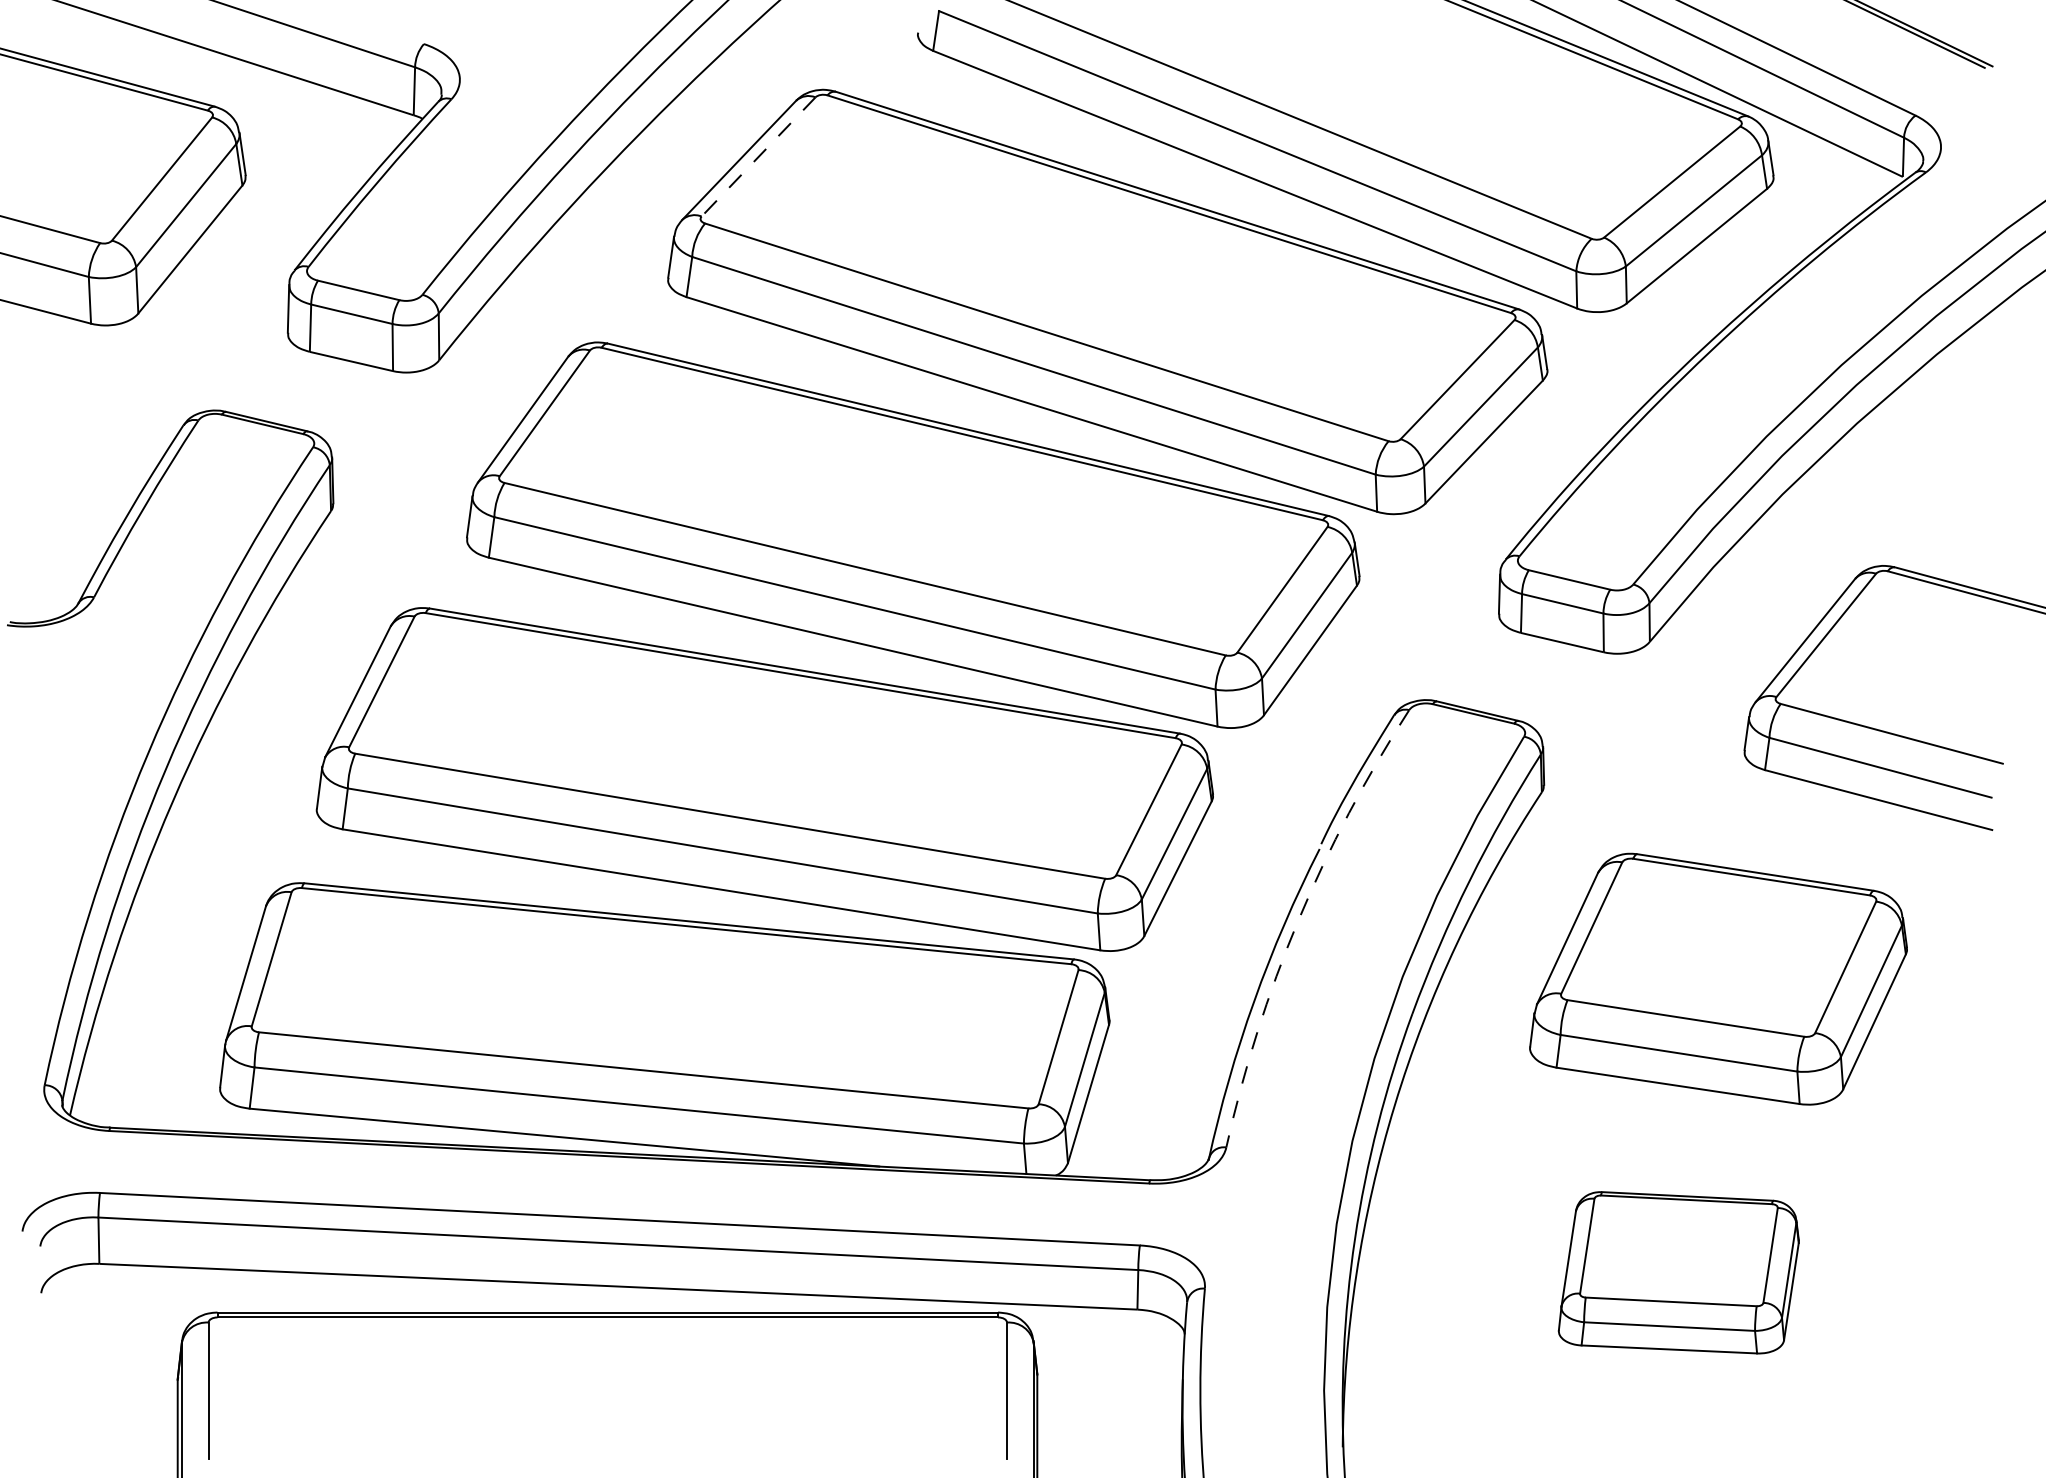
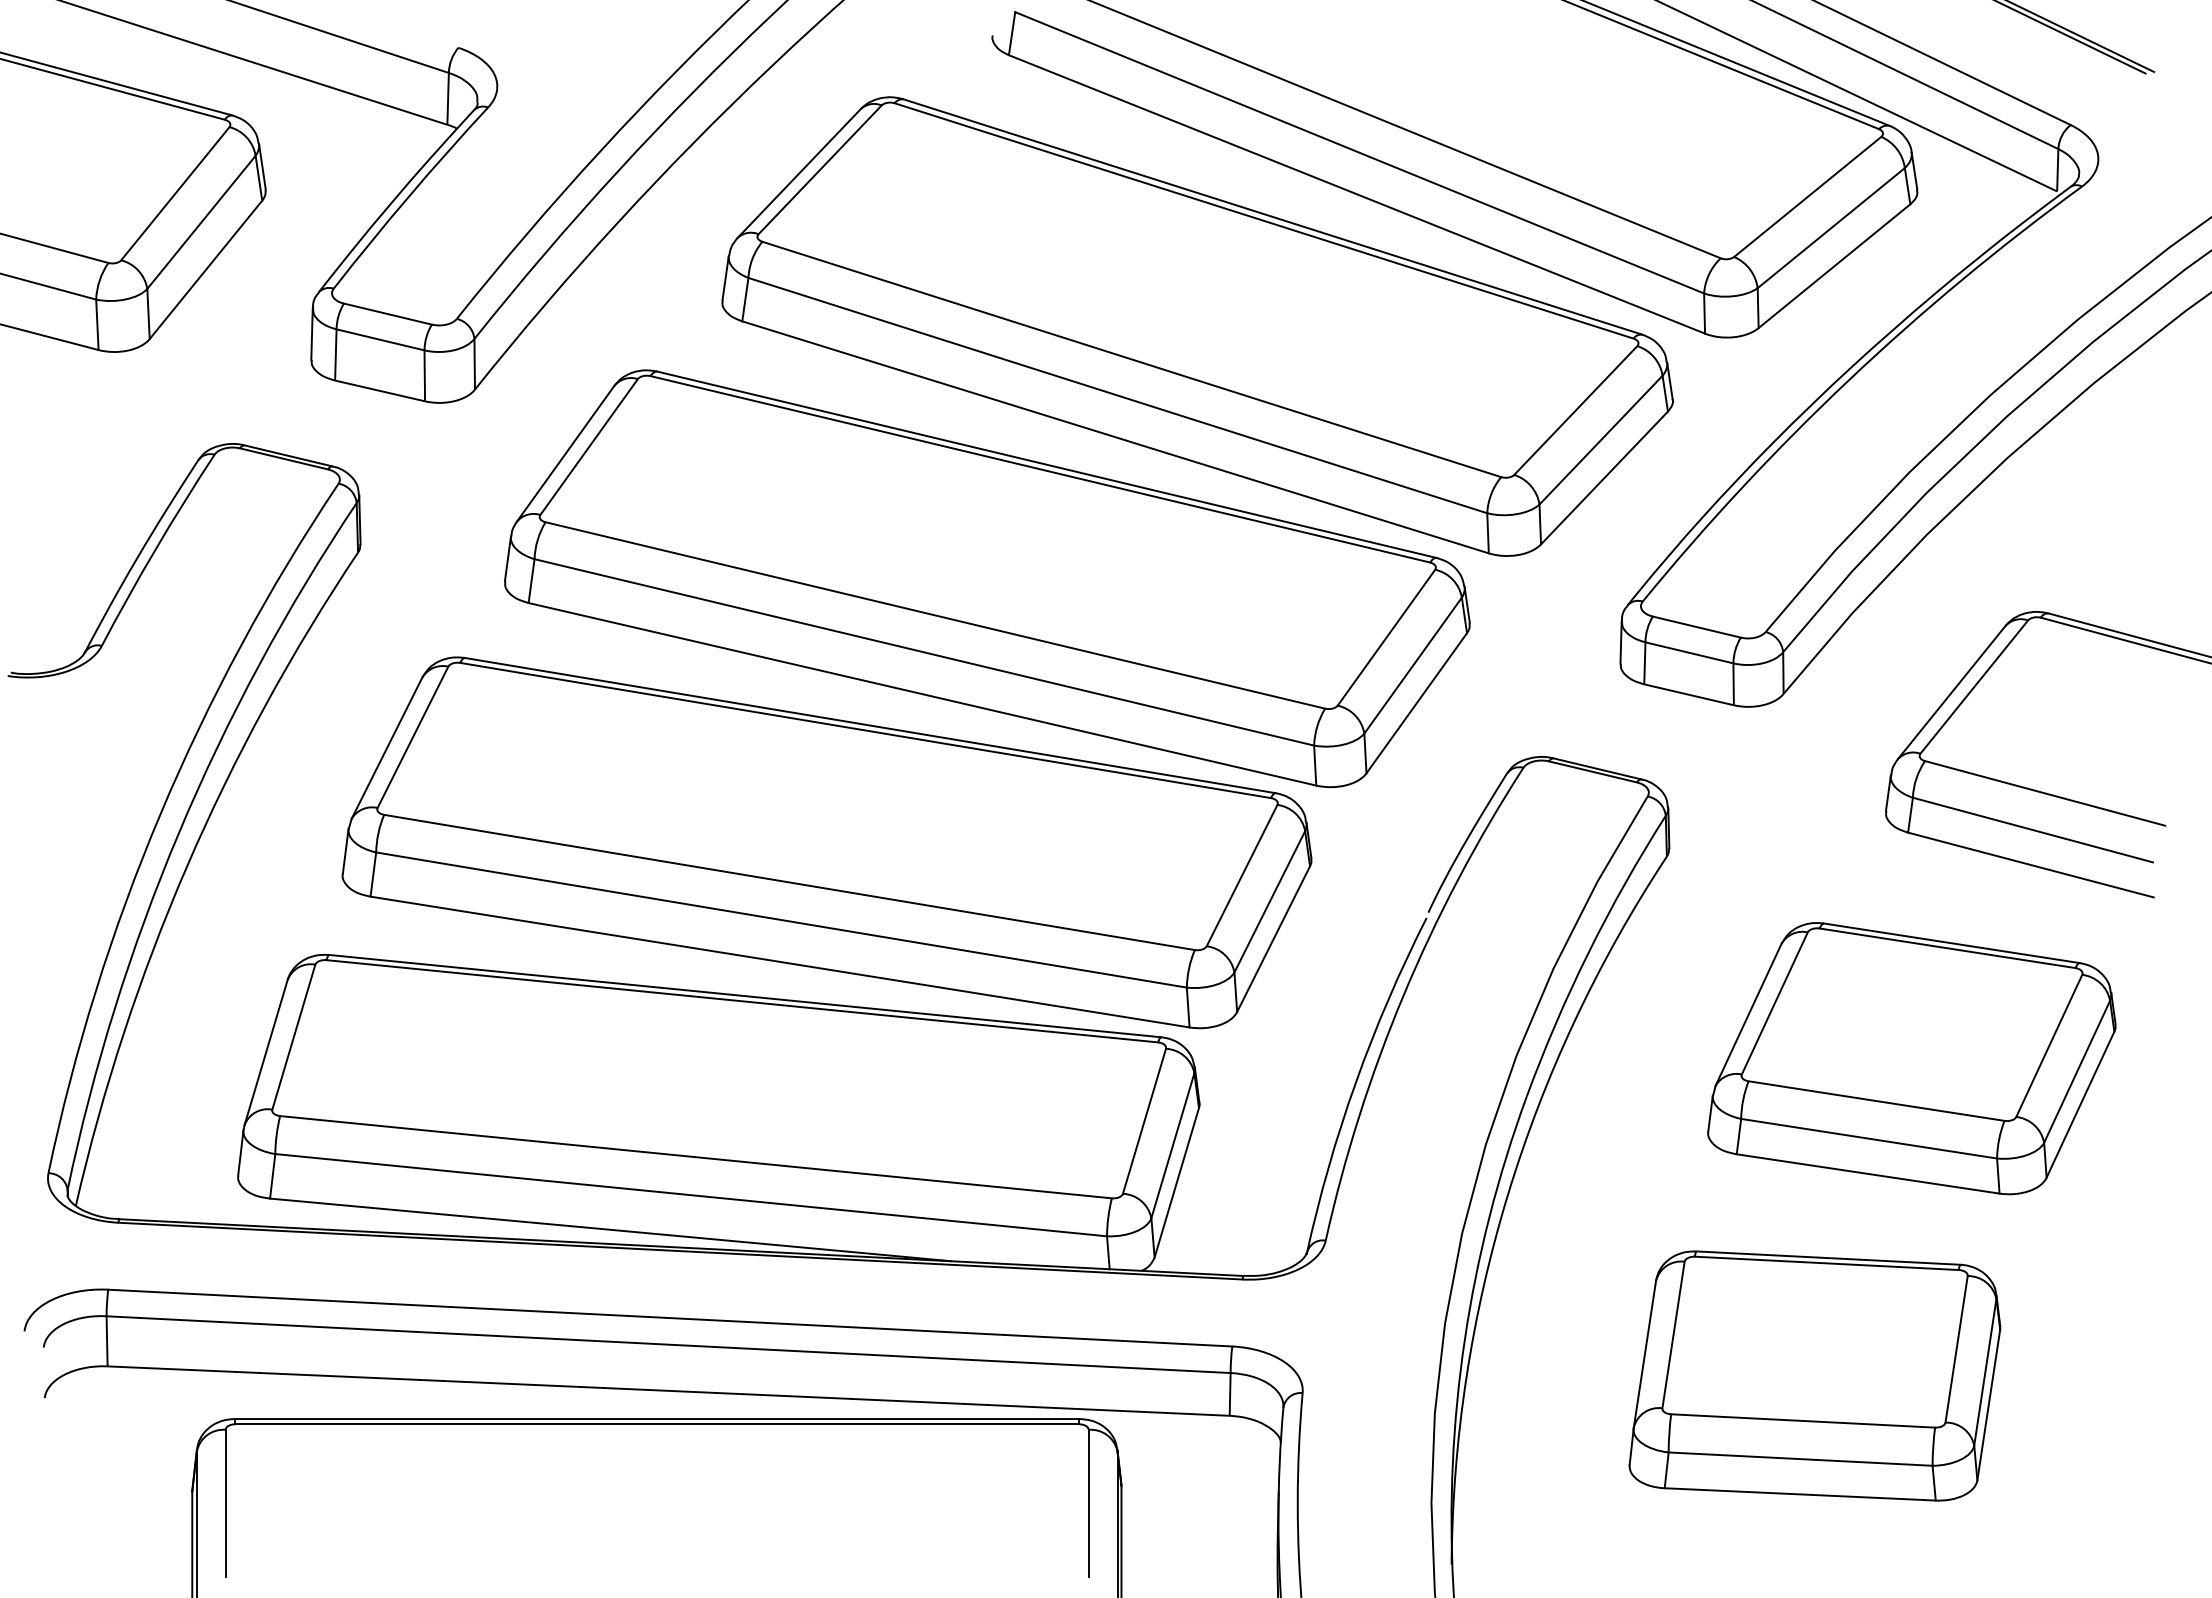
line: (757, 157) -> (819, 170), dashed -> solid
arc: (1298, 920) -> (1403, 995), dashed -> solid
part: (1718, 979) -> (1911, 1058), moved
part: (1678, 1272) -> (1814, 1375), size x1.43

